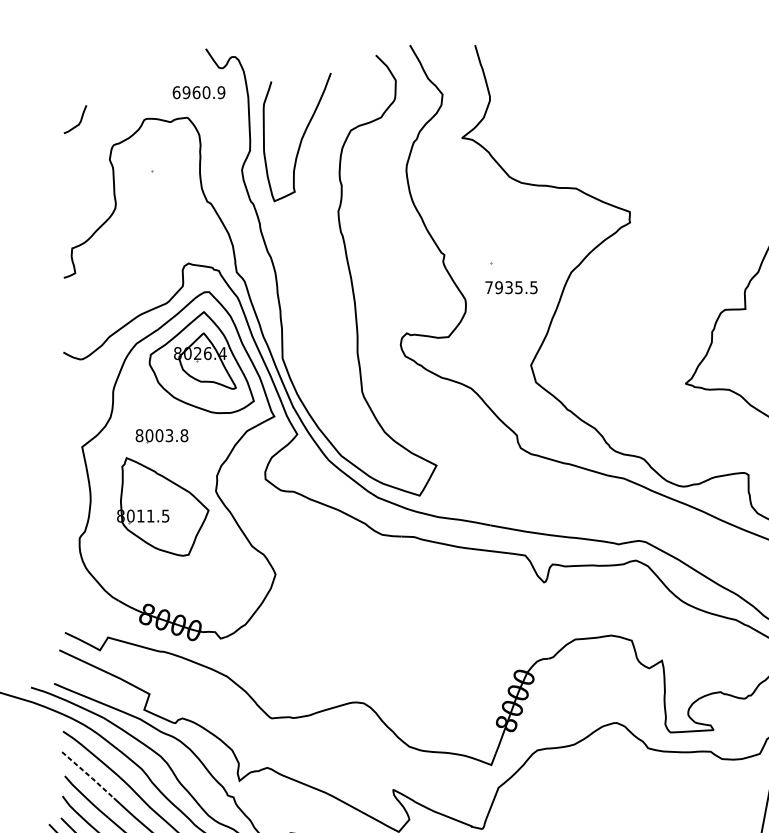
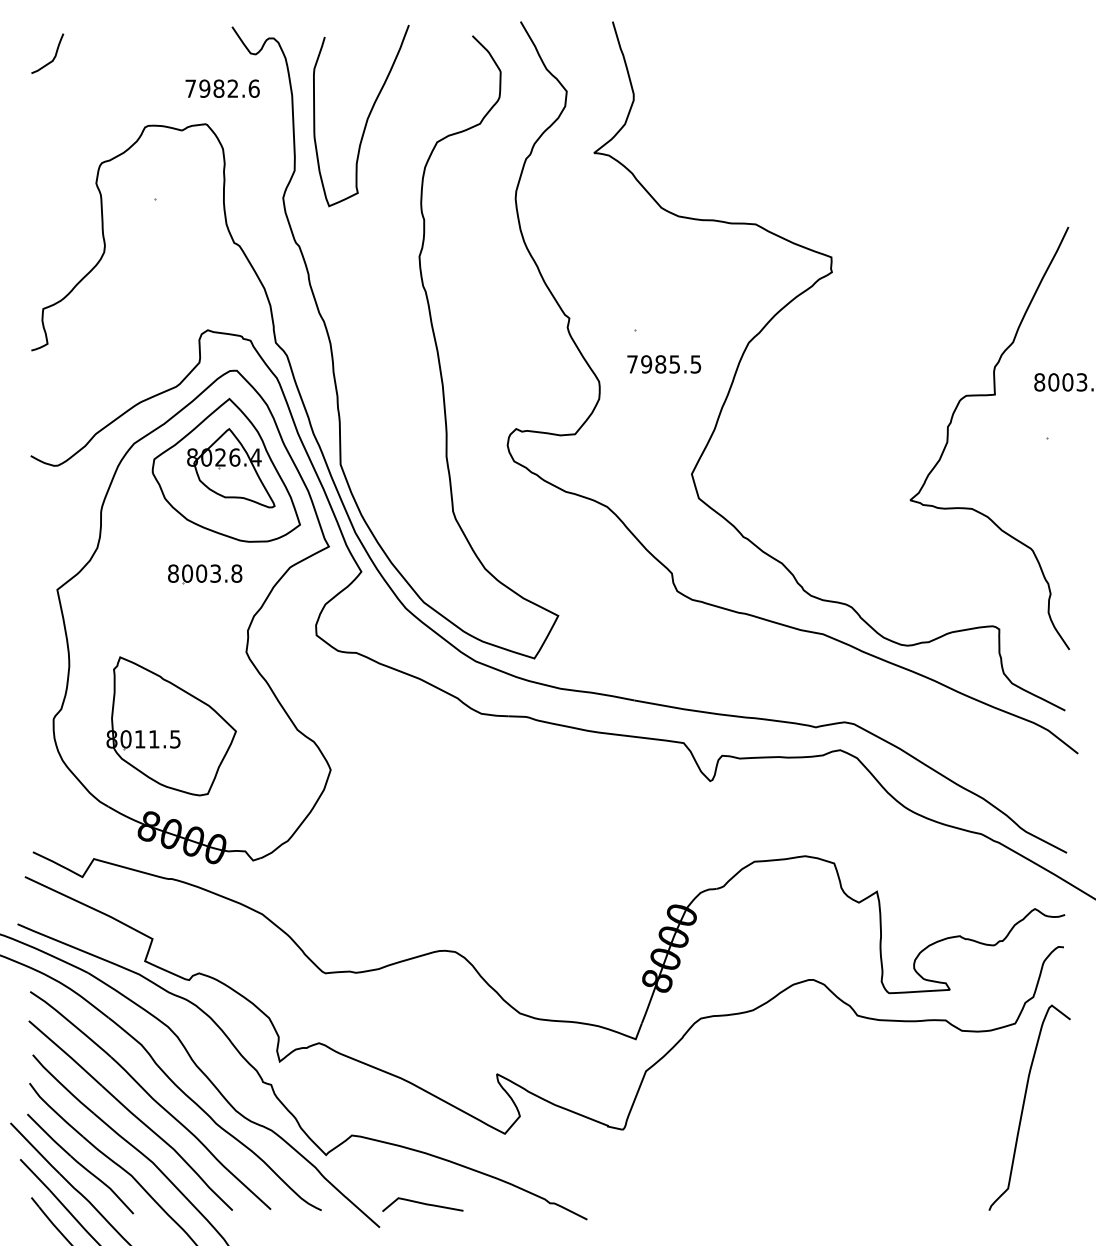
text: (199, 92) -> (222, 88), 6960.9 -> 7982.6
curve: (79, 122) -> (53, 57), moved
curve: (300, 139) -> (366, 118), moved
text: (508, 287) -> (660, 364), 7935.5 -> 7985.5
part: (162, 436) -> (205, 574), moved
part: (162, 507) -> (171, 726), moved
line: (88, 775) -> (66, 1053), dashed -> solid

